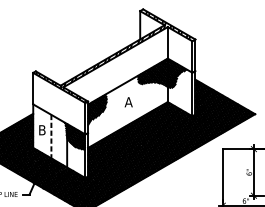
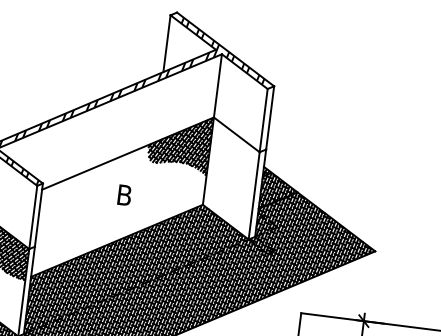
hatch: (177, 73) -> (229, 149), removed
text: (128, 102) -> (123, 195), A -> B
hatch: (97, 110) -> (59, 203), removed

